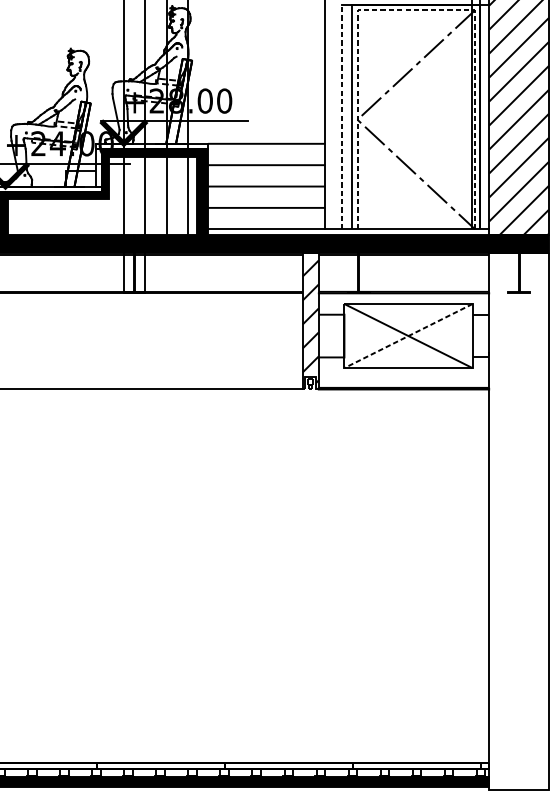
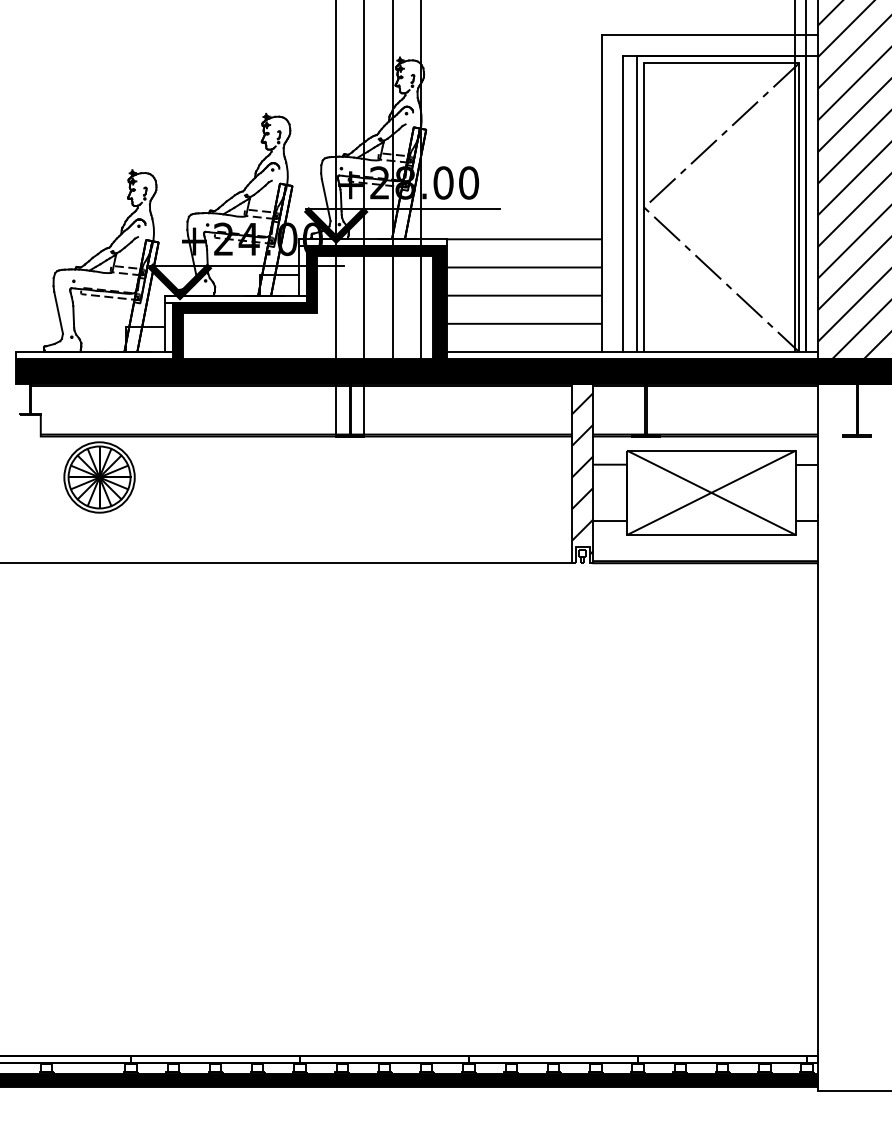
line: (416, 10) -> (722, 63), dashed -> solid
line: (341, 117) -> (623, 204), dashed -> solid
line: (408, 336) -> (711, 493), dashed -> solid

